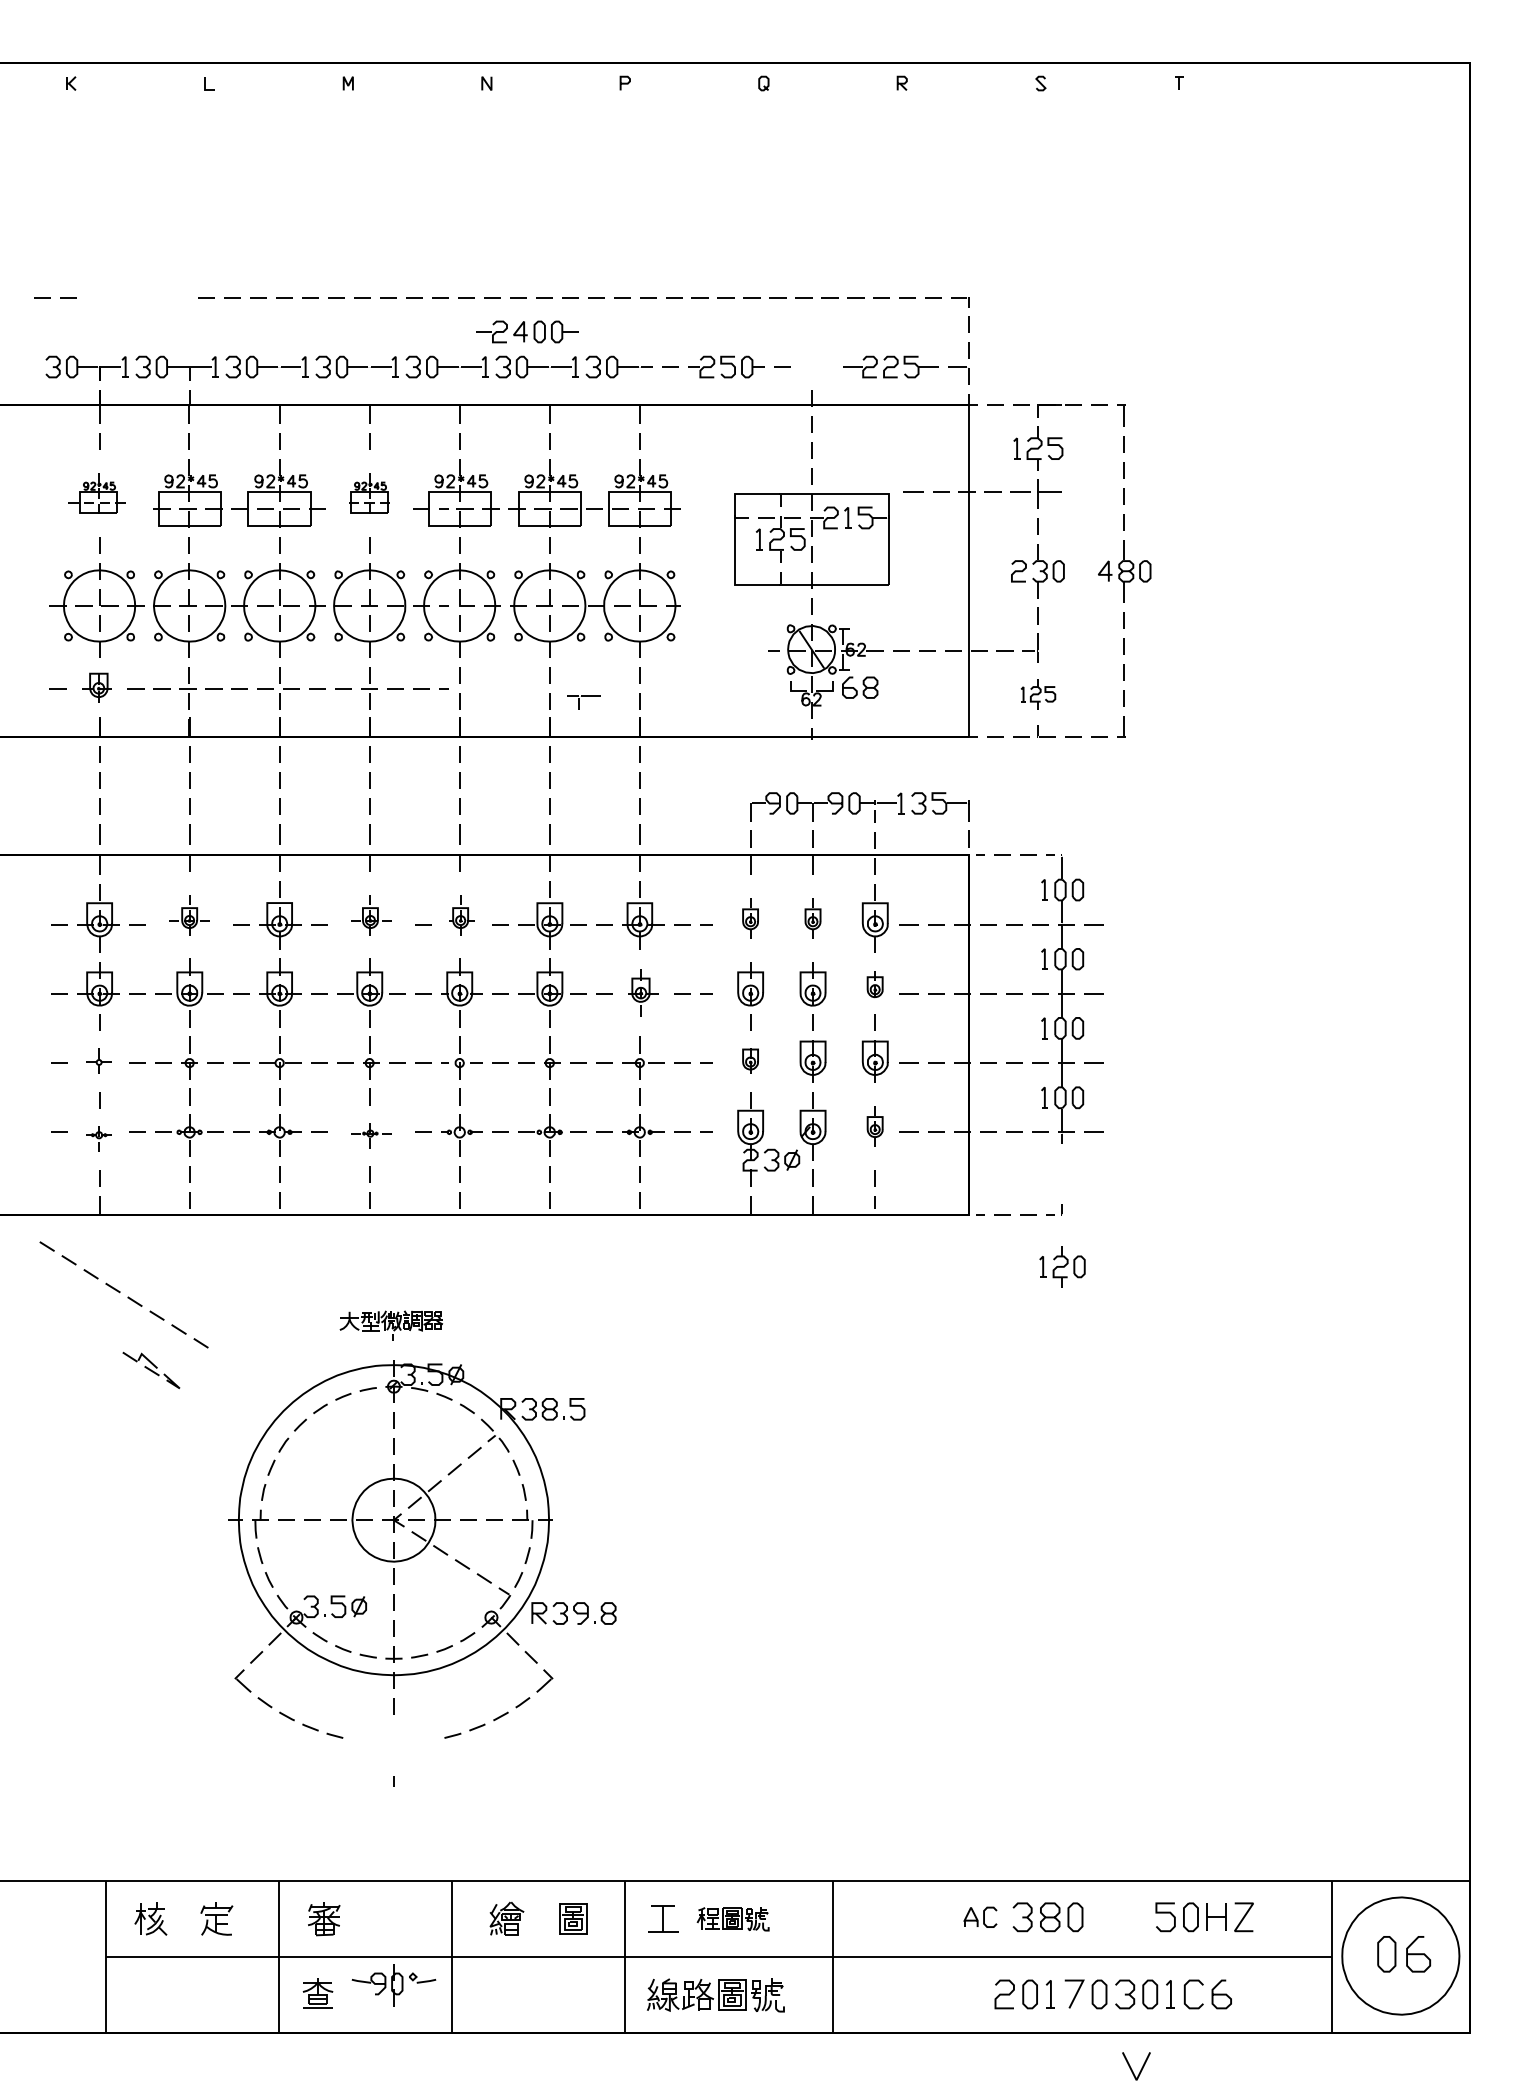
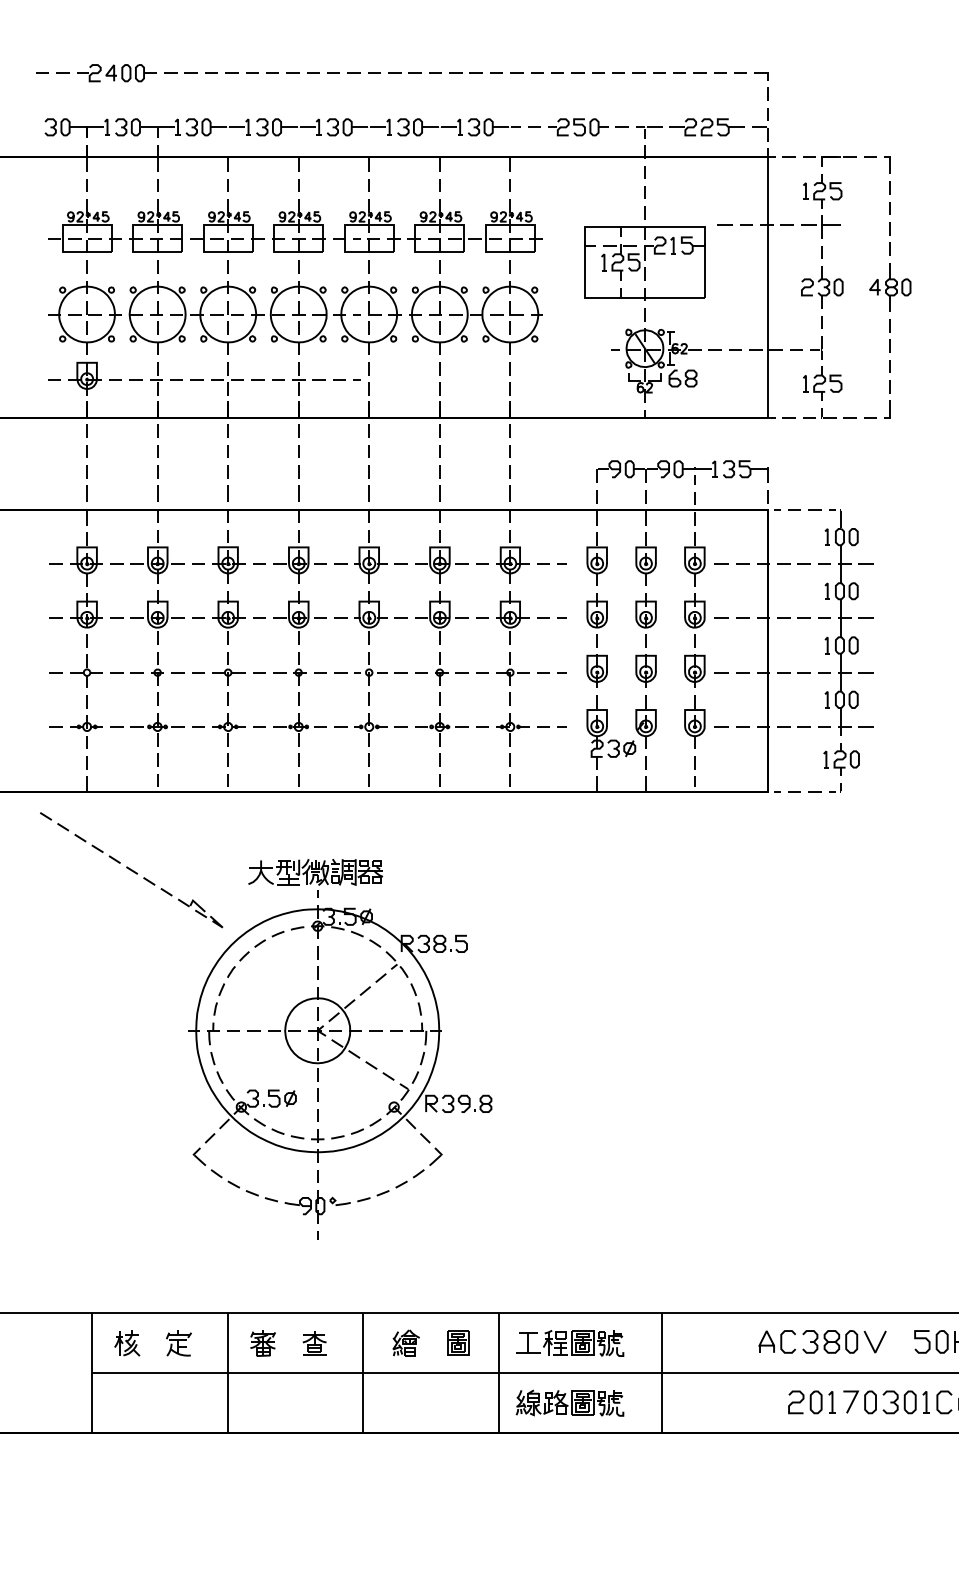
part: (527, 331) -> (116, 72), moved
part: (96, 493) -> (84, 226), size x1.67
part: (369, 493) -> (298, 226), size x1.67
part: (96, 687) -> (84, 378), size x1.43
part: (1038, 694) -> (822, 383), size x1.43
part: (583, 702) -> (648, 132), moved
part: (189, 915) -> (157, 557), size x1.67
part: (371, 915) -> (300, 557), size x1.67
part: (461, 915) -> (370, 557), size x1.67
part: (750, 918) -> (597, 559), size x1.67
part: (812, 918) -> (645, 559), size x1.67
part: (874, 984) -> (694, 611), size x1.67
part: (643, 992) -> (513, 617), size x1.43
part: (98, 1061) -> (86, 671), size x1.67
part: (750, 1061) -> (597, 671), size x1.67
part: (874, 1126) -> (694, 722), size x1.67
part: (371, 1135) -> (300, 729), size x1.67
part: (98, 1139) -> (86, 732), size x1.67
part: (1062, 1266) -> (841, 759), moved
part: (391, 1325) -> (315, 878), size x1.67
part: (151, 1370) -> (200, 913), moved
part: (980, 1917) -> (777, 1342), size x1.43
part: (732, 1919) -> (582, 1343), size x1.43
part: (393, 1985) -> (317, 1207), moved
part: (317, 1993) -> (314, 1343), moved
line: (1132, 2069) -> (872, 1344), moved

